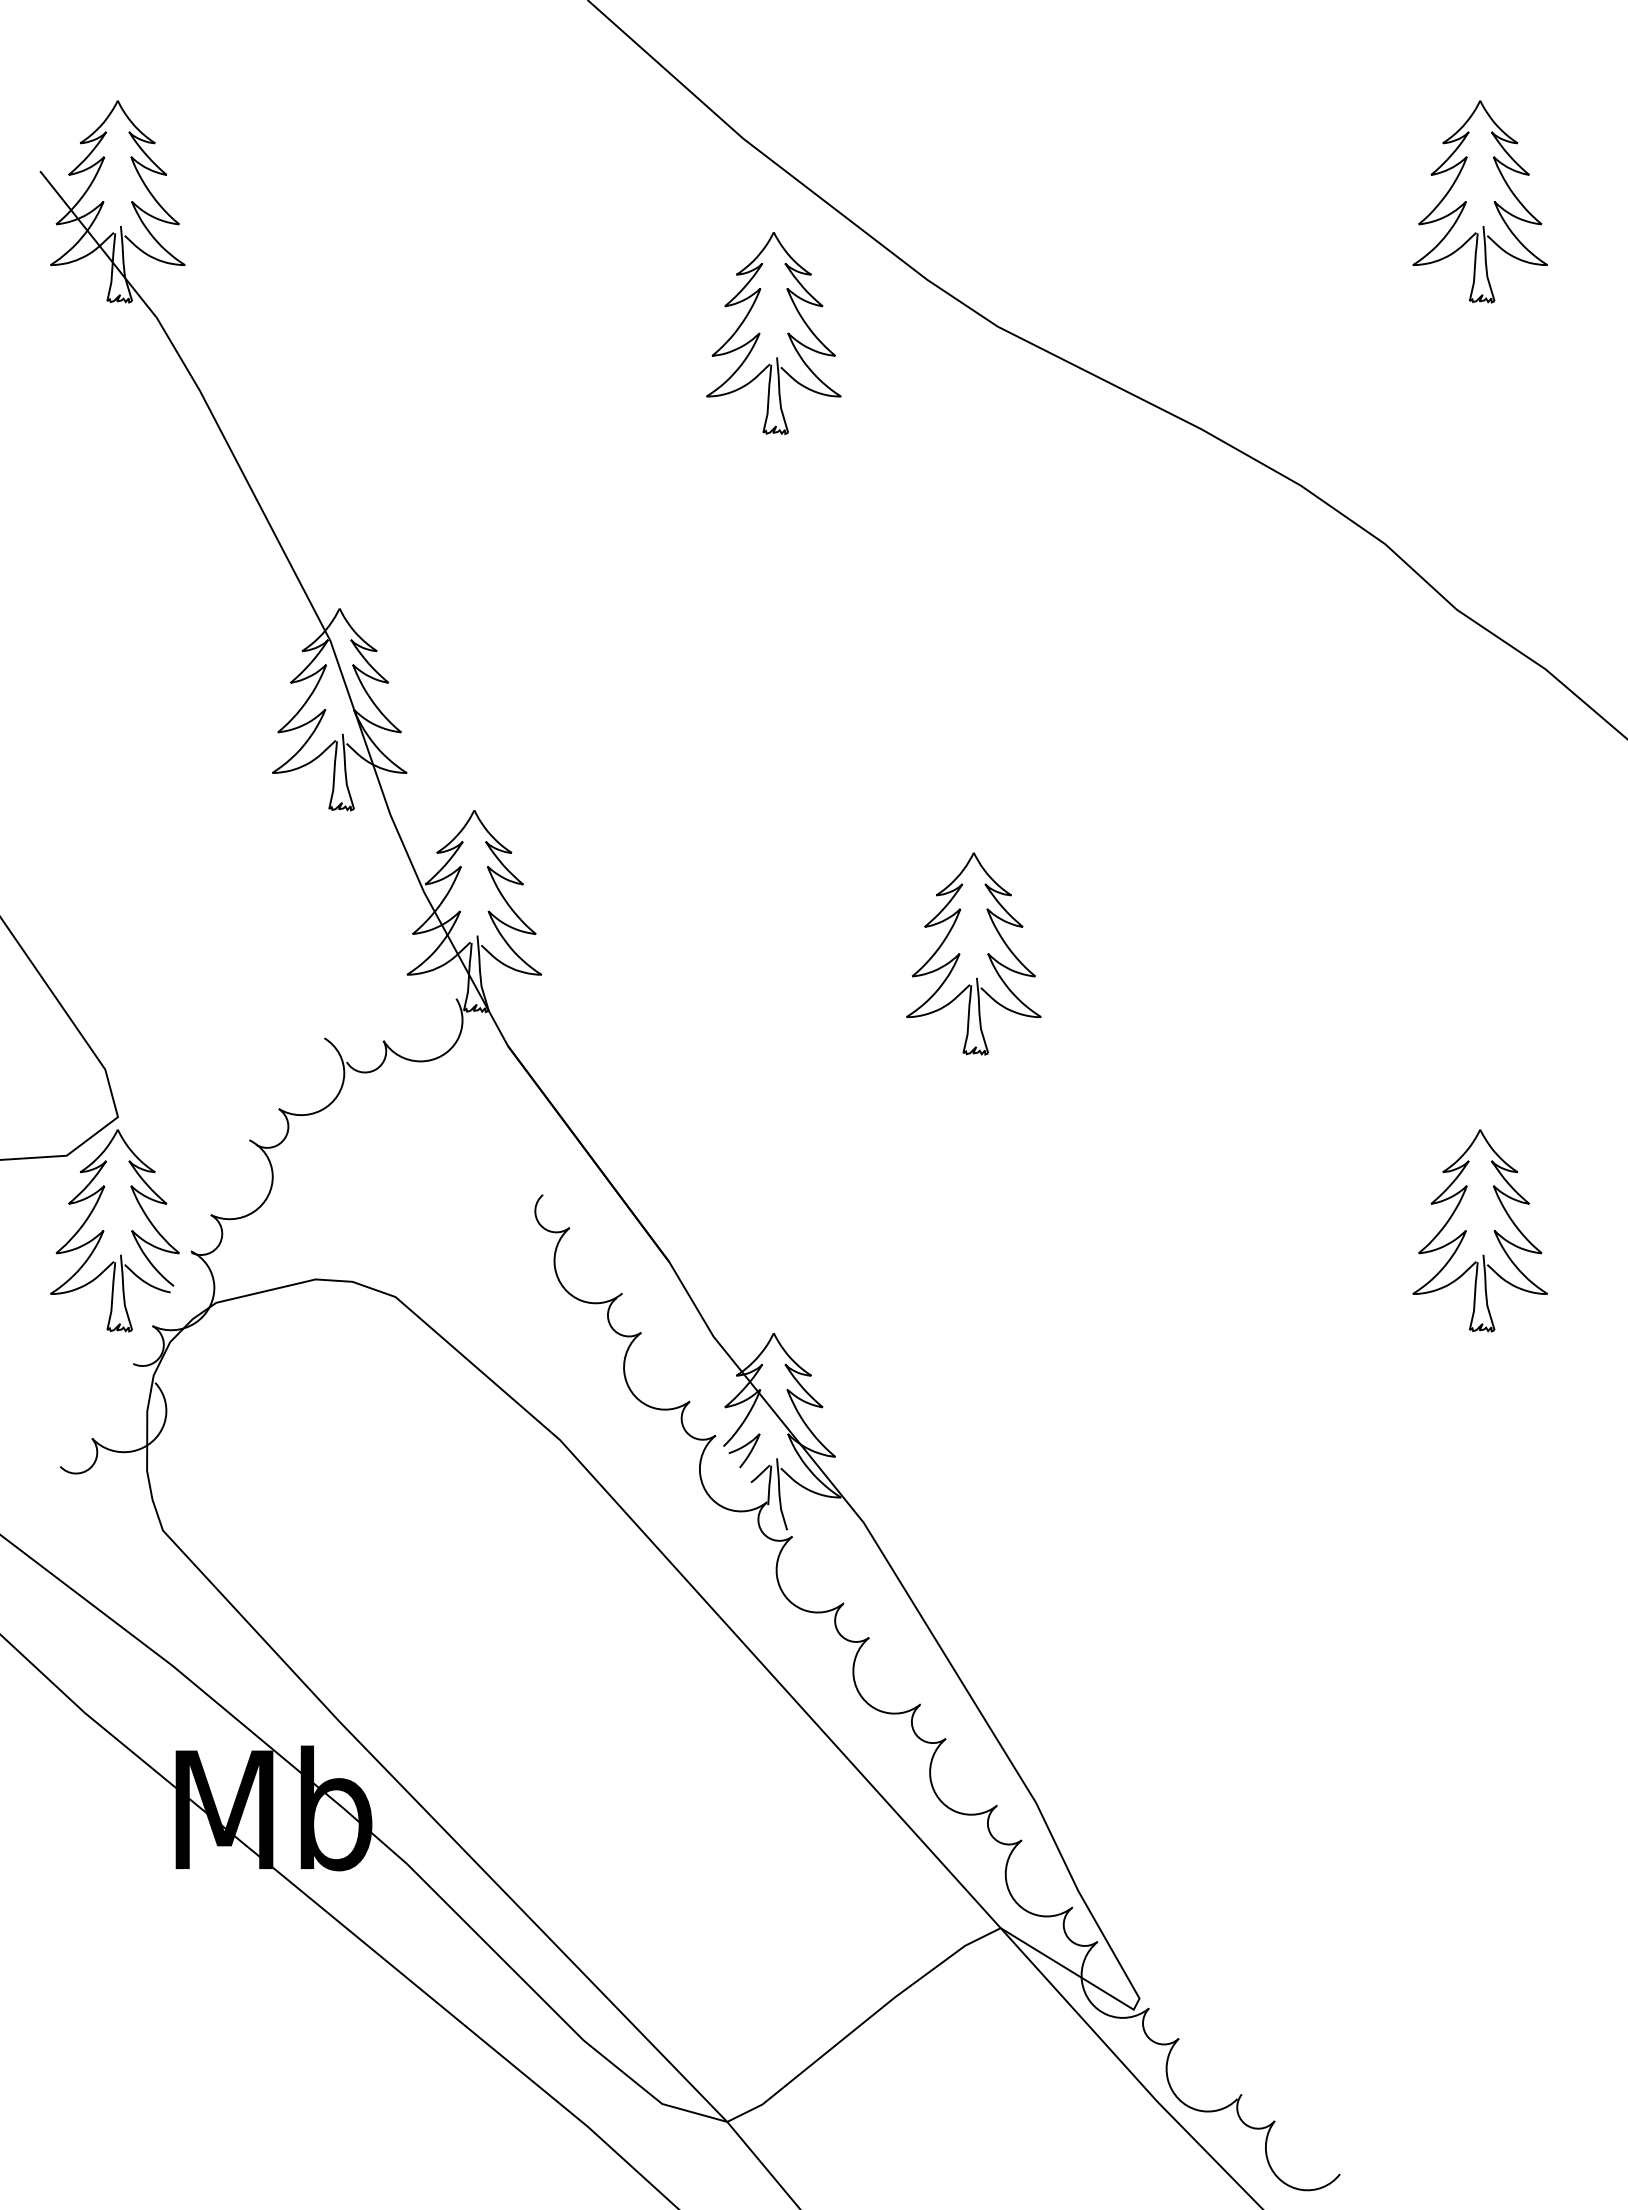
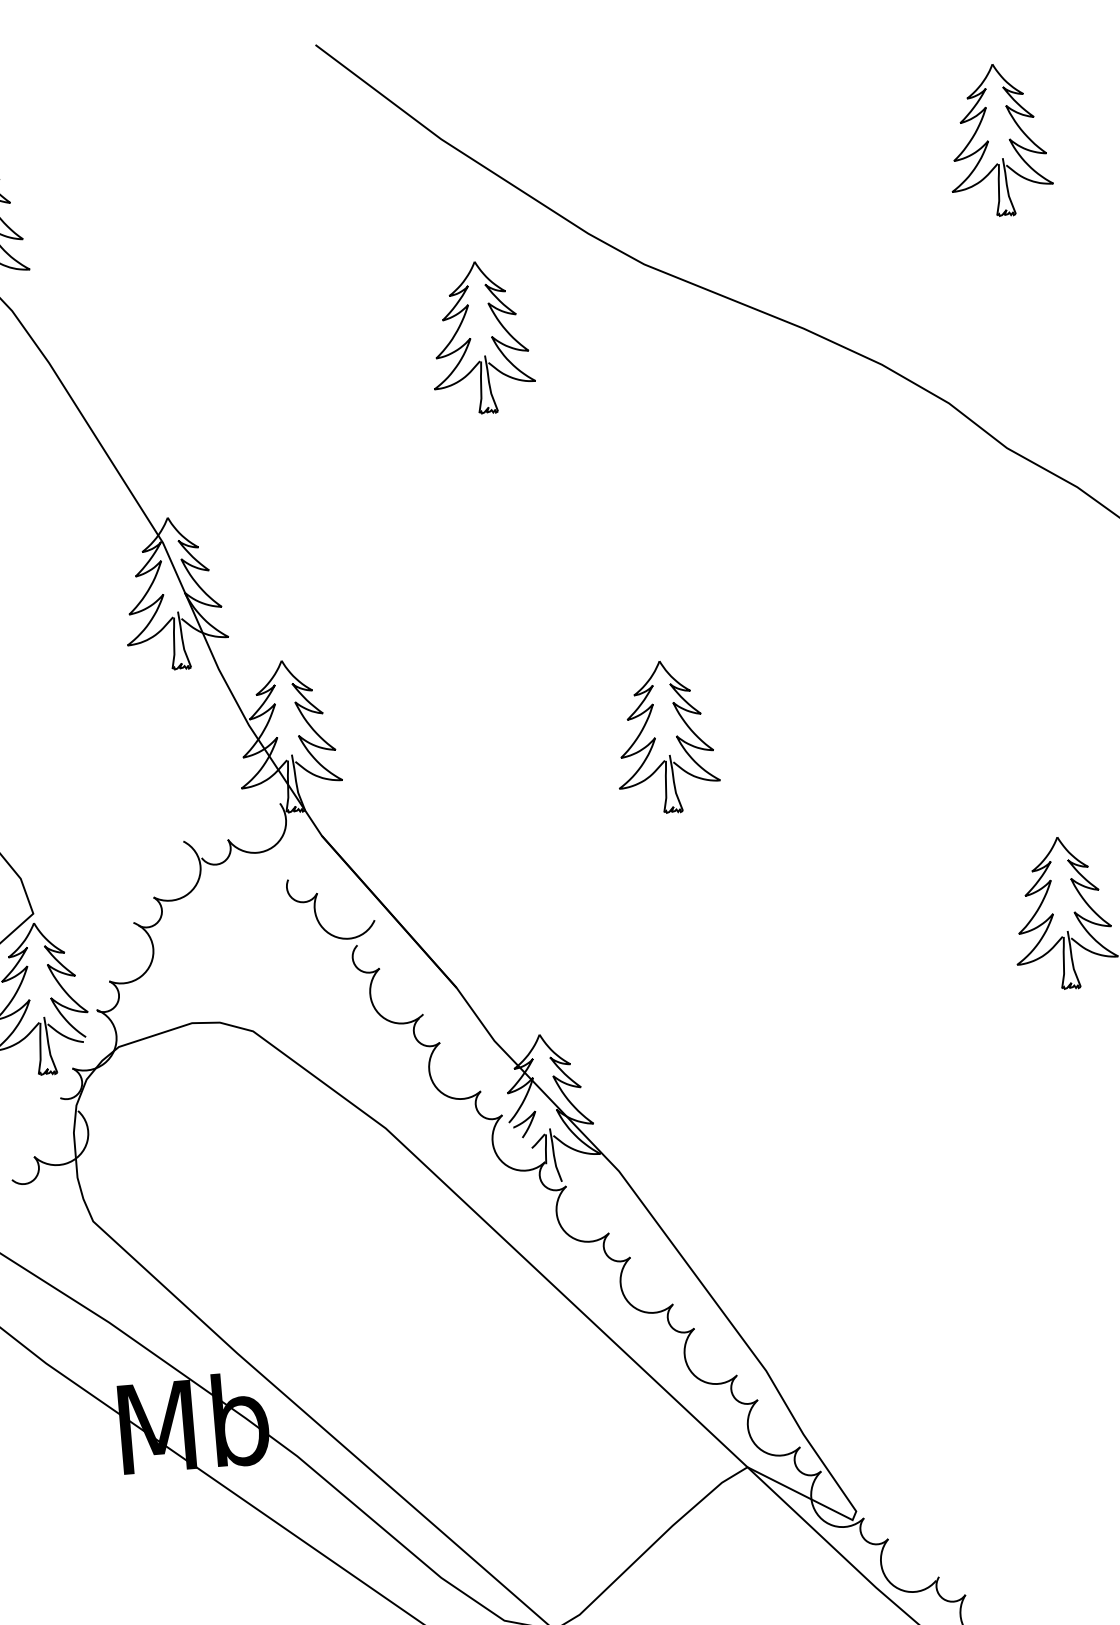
part: (760, 333) -> (471, 338), moved
part: (492, 1149) -> (316, 914), added

